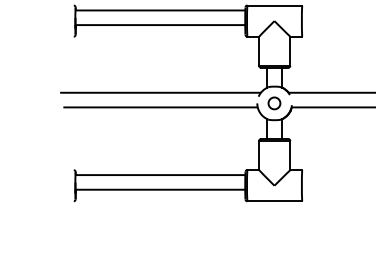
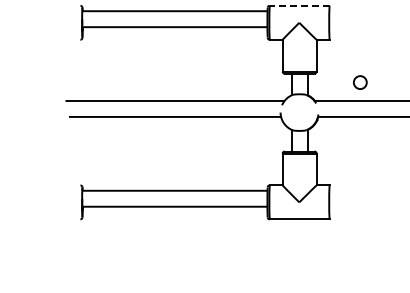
line: (274, 5) -> (299, 5), solid -> dashed
circle: (274, 103) -> (360, 82), moved

